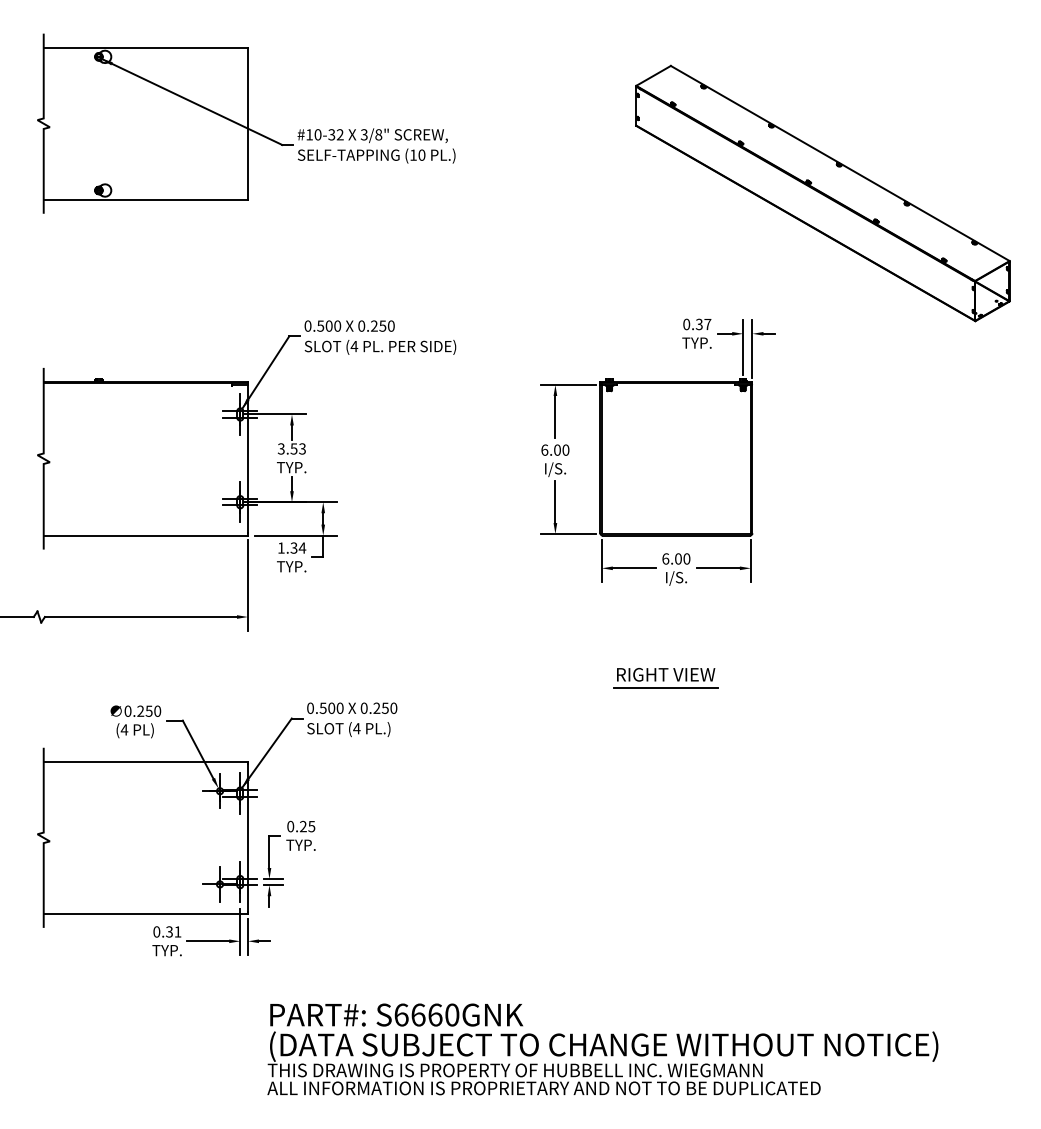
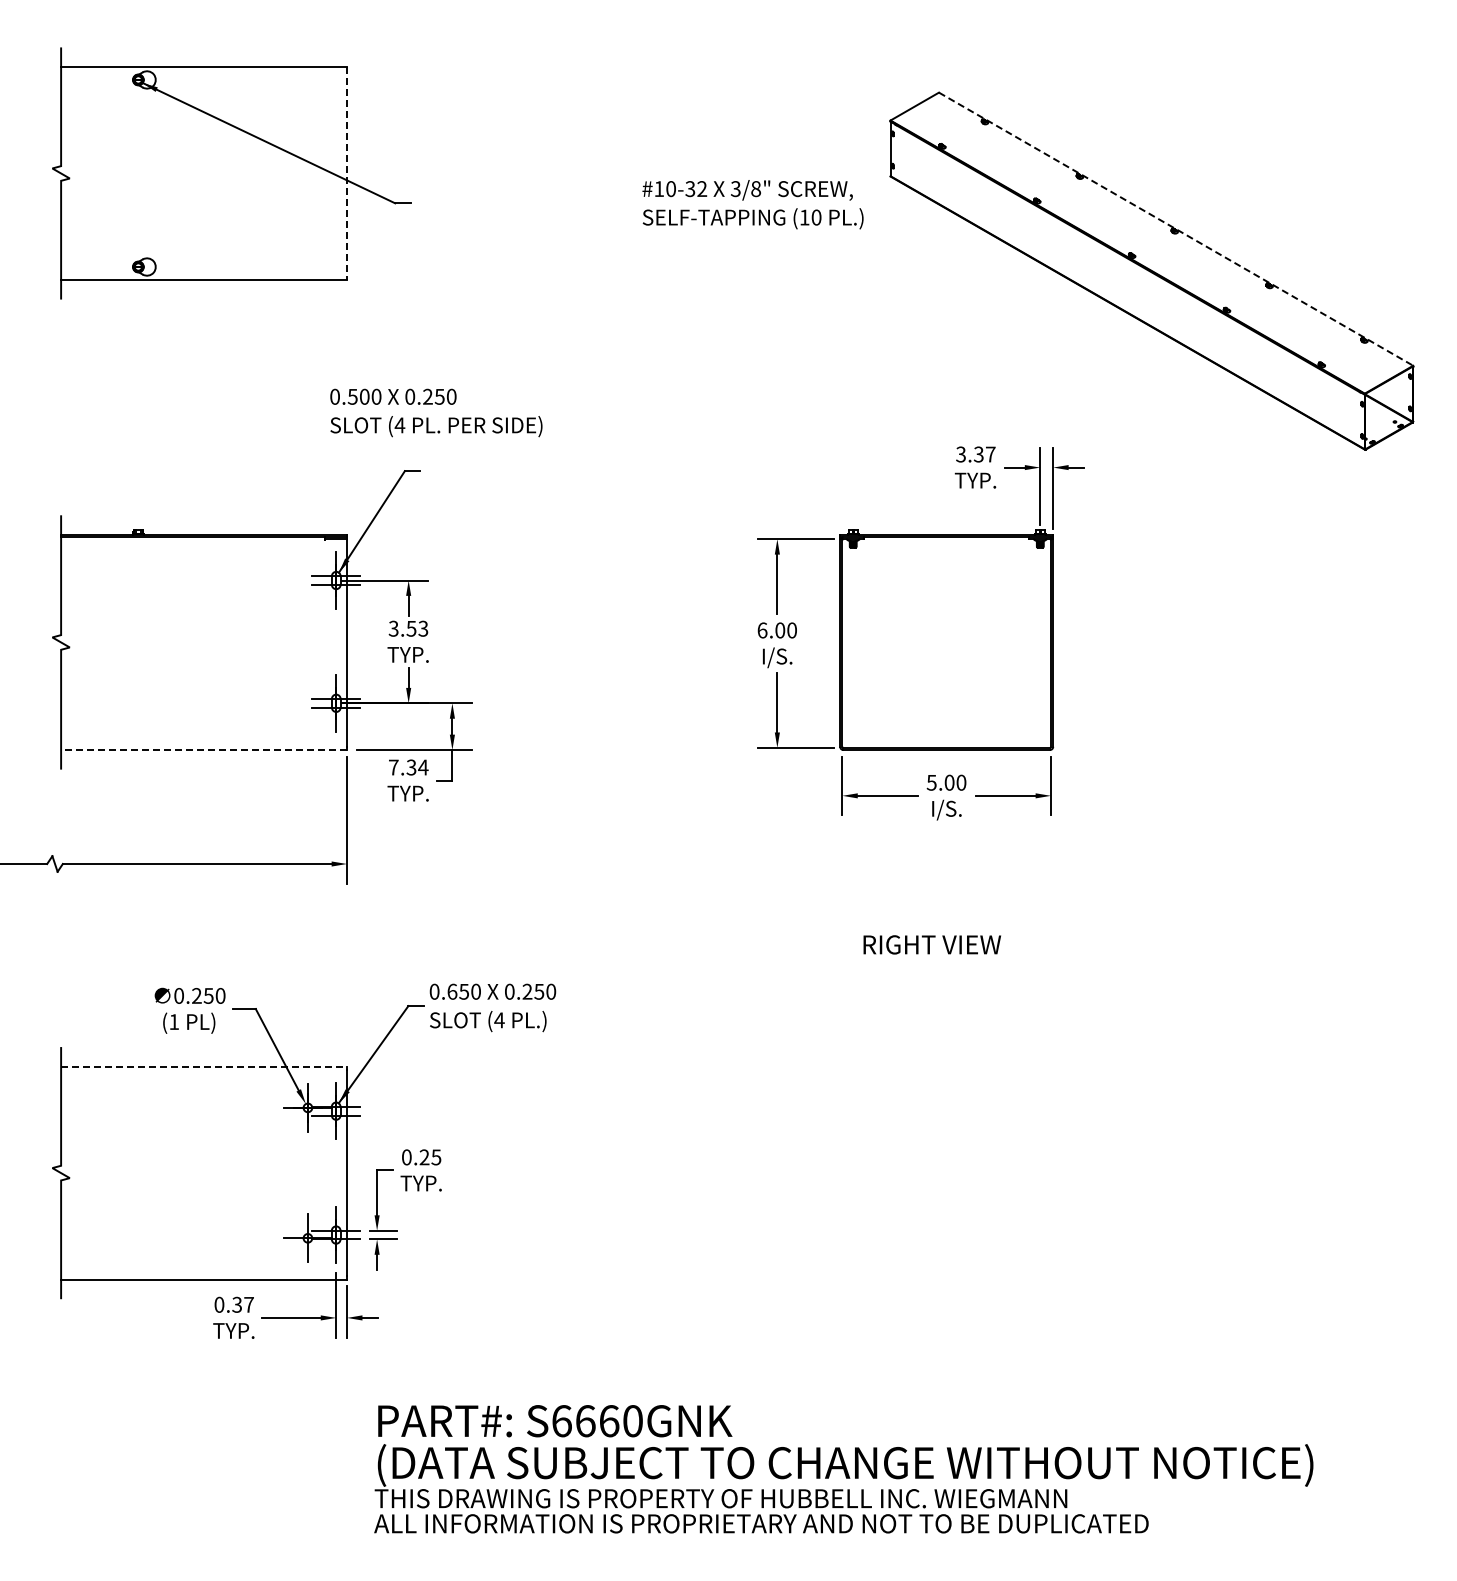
line: (248, 123) -> (347, 173), solid -> dashed
text: (376, 145) -> (752, 204), moved
line: (840, 163) -> (1176, 229), solid -> dashed
text: (686, 324) -> (960, 454), 0.37 -> 3.37
text: (380, 337) -> (436, 412), moved
line: (146, 535) -> (204, 750), solid -> dashed
text: (281, 548) -> (393, 767), 1.34 -> 7.34
text: (665, 558) -> (931, 782), 6.00 -> 5.00
line: (666, 688) -> (932, 964), removed
text: (327, 708) -> (458, 991), 0.500 -> 0.650
text: (124, 729) -> (173, 1021), (4 -> (1
line: (146, 761) -> (204, 1066), solid -> dashed
text: (177, 931) -> (248, 1304), 0.31 -> 0.37

